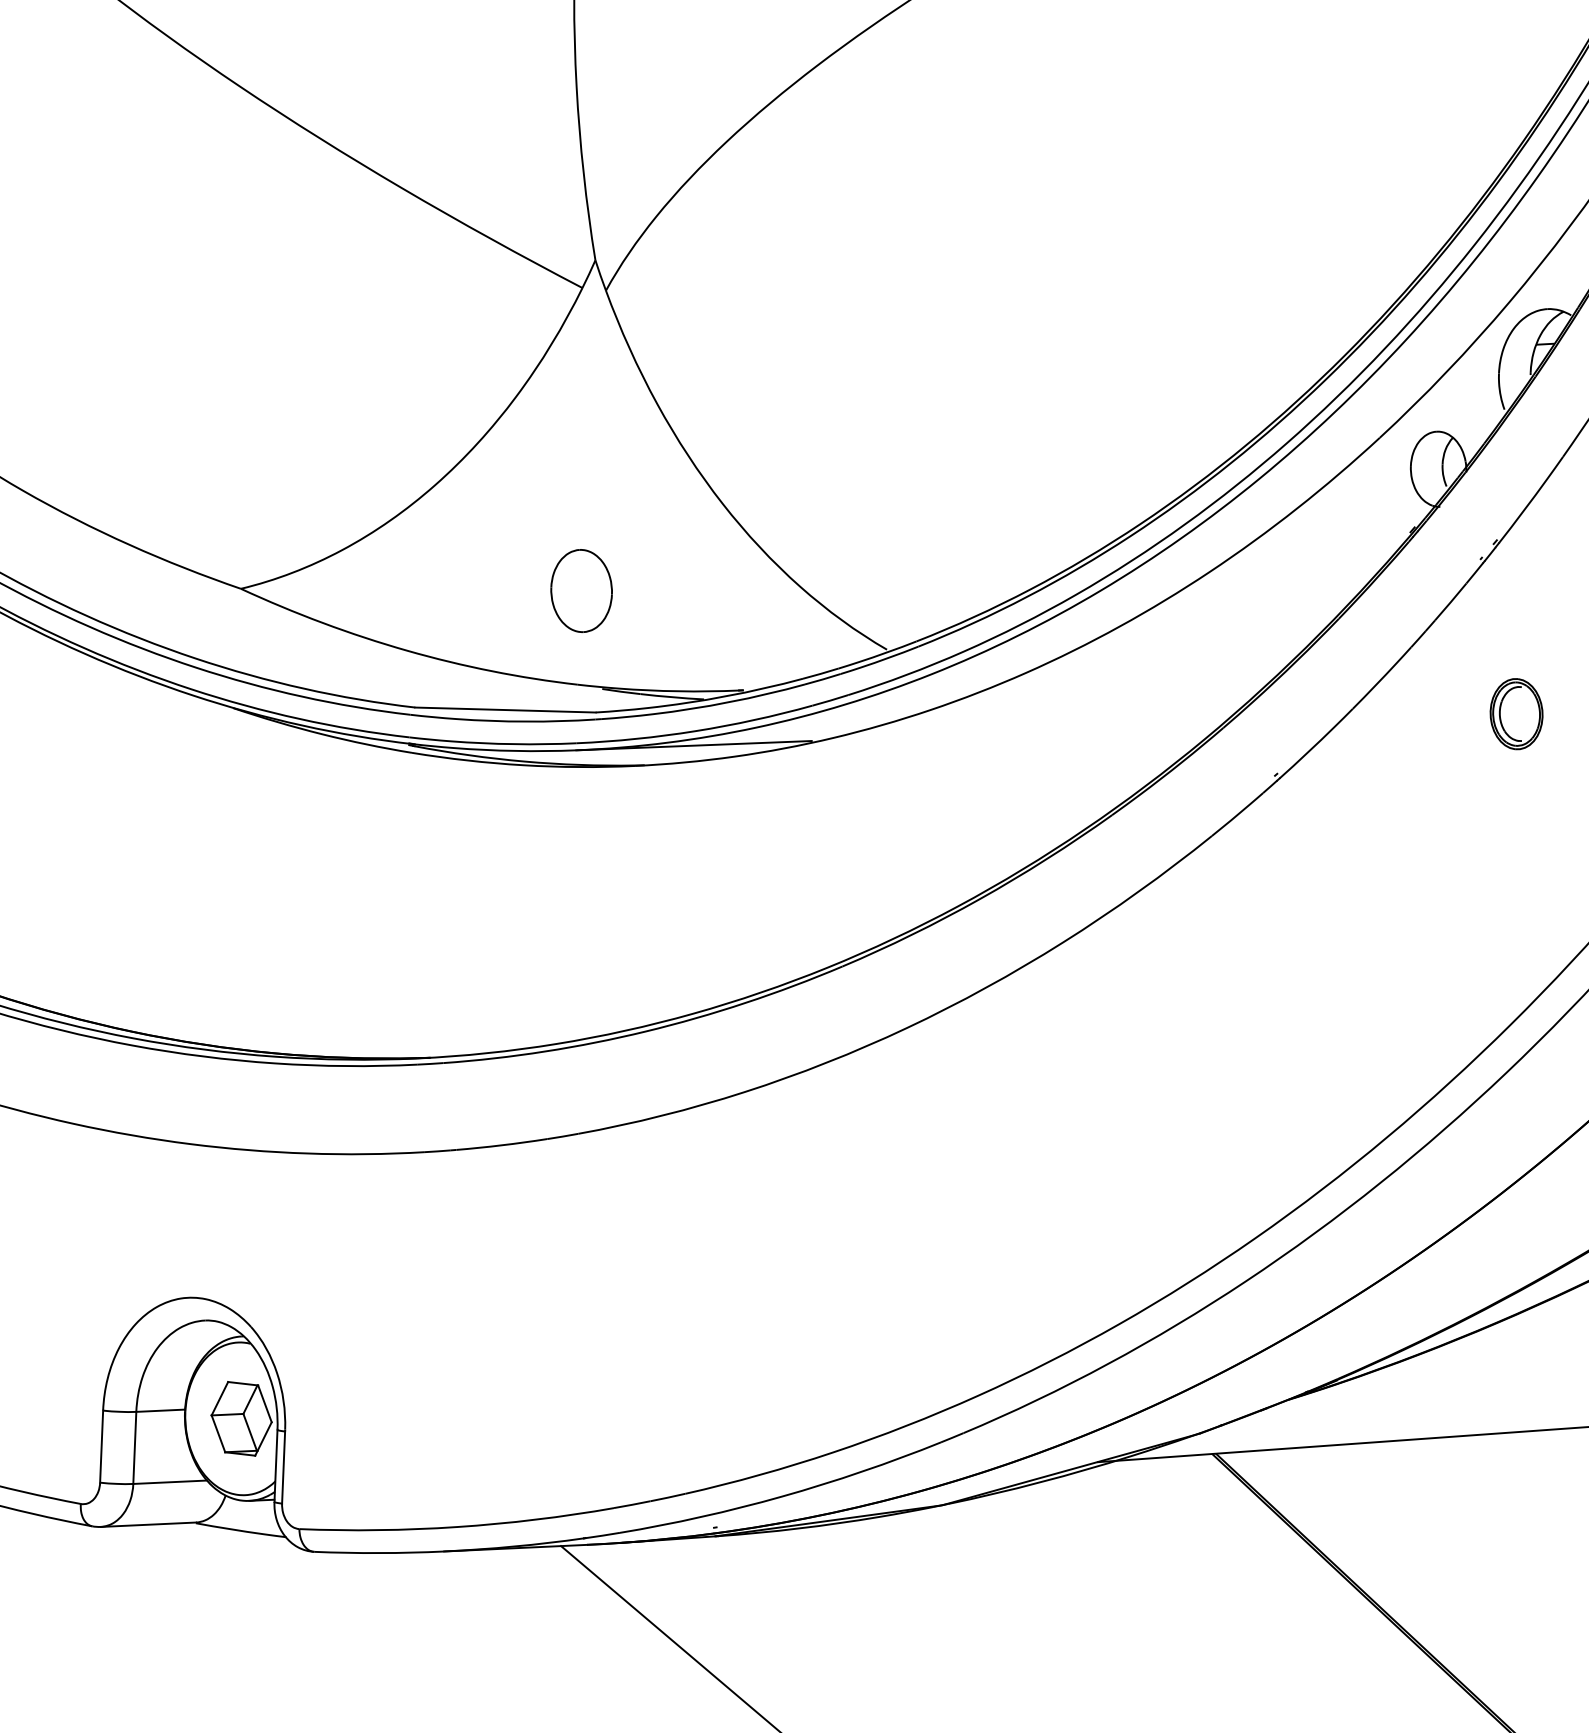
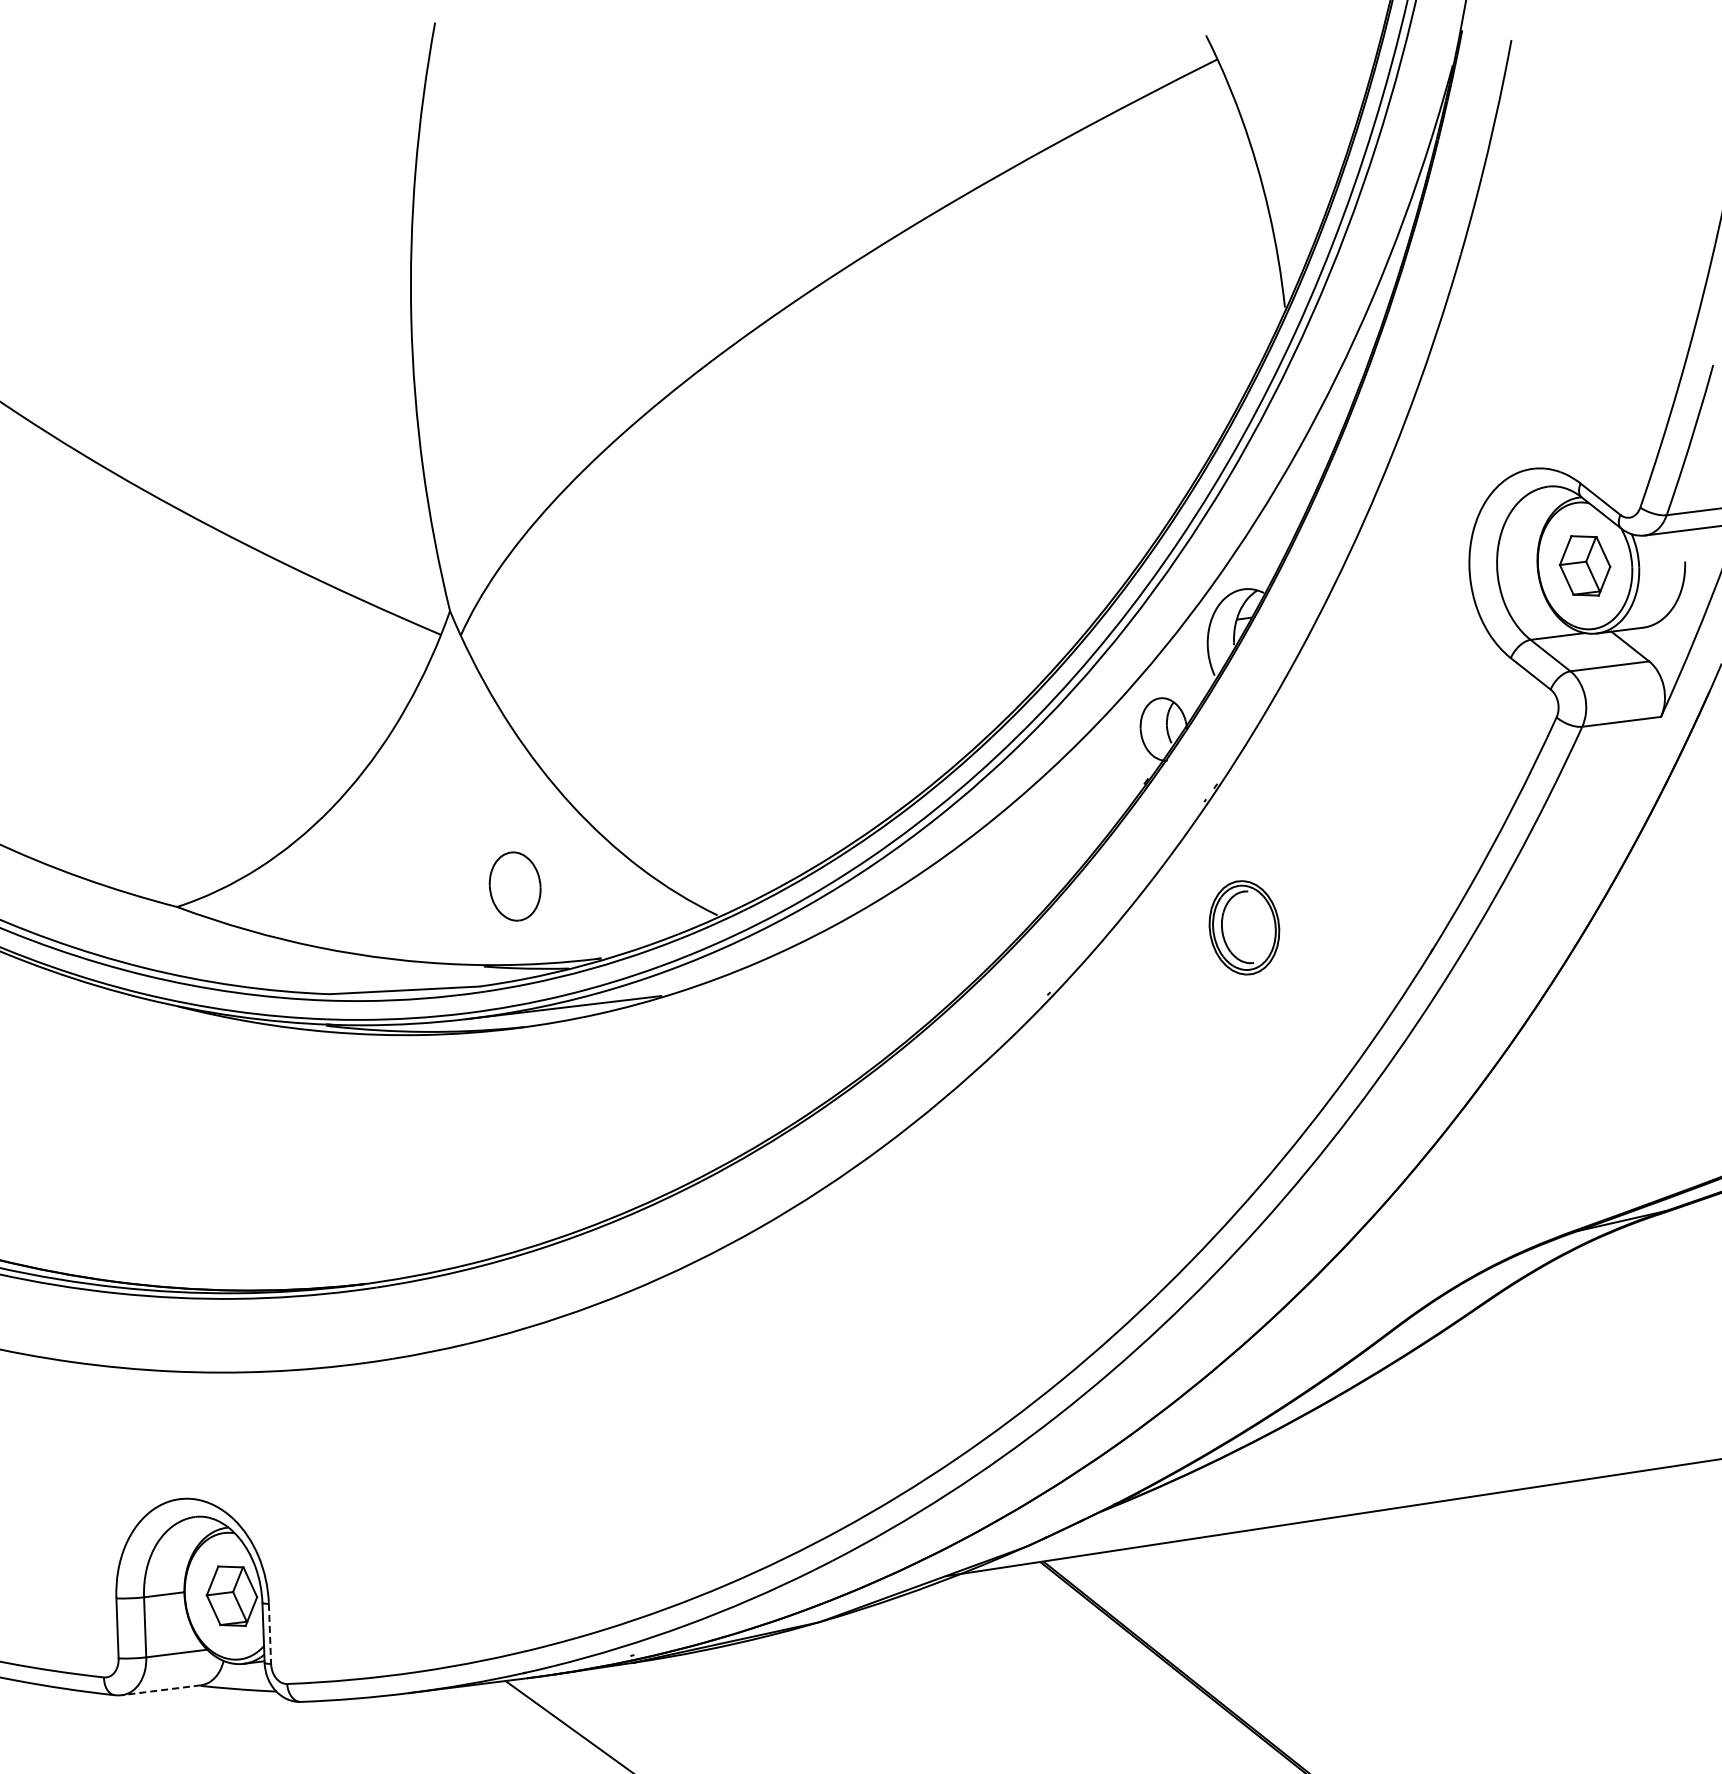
part: (580, 590) -> (514, 886), moved
part: (1516, 713) -> (1244, 927), size x1.6
line: (284, 1468) -> (270, 1634), solid -> dashed
line: (148, 1525) -> (161, 1690), solid -> dashed

